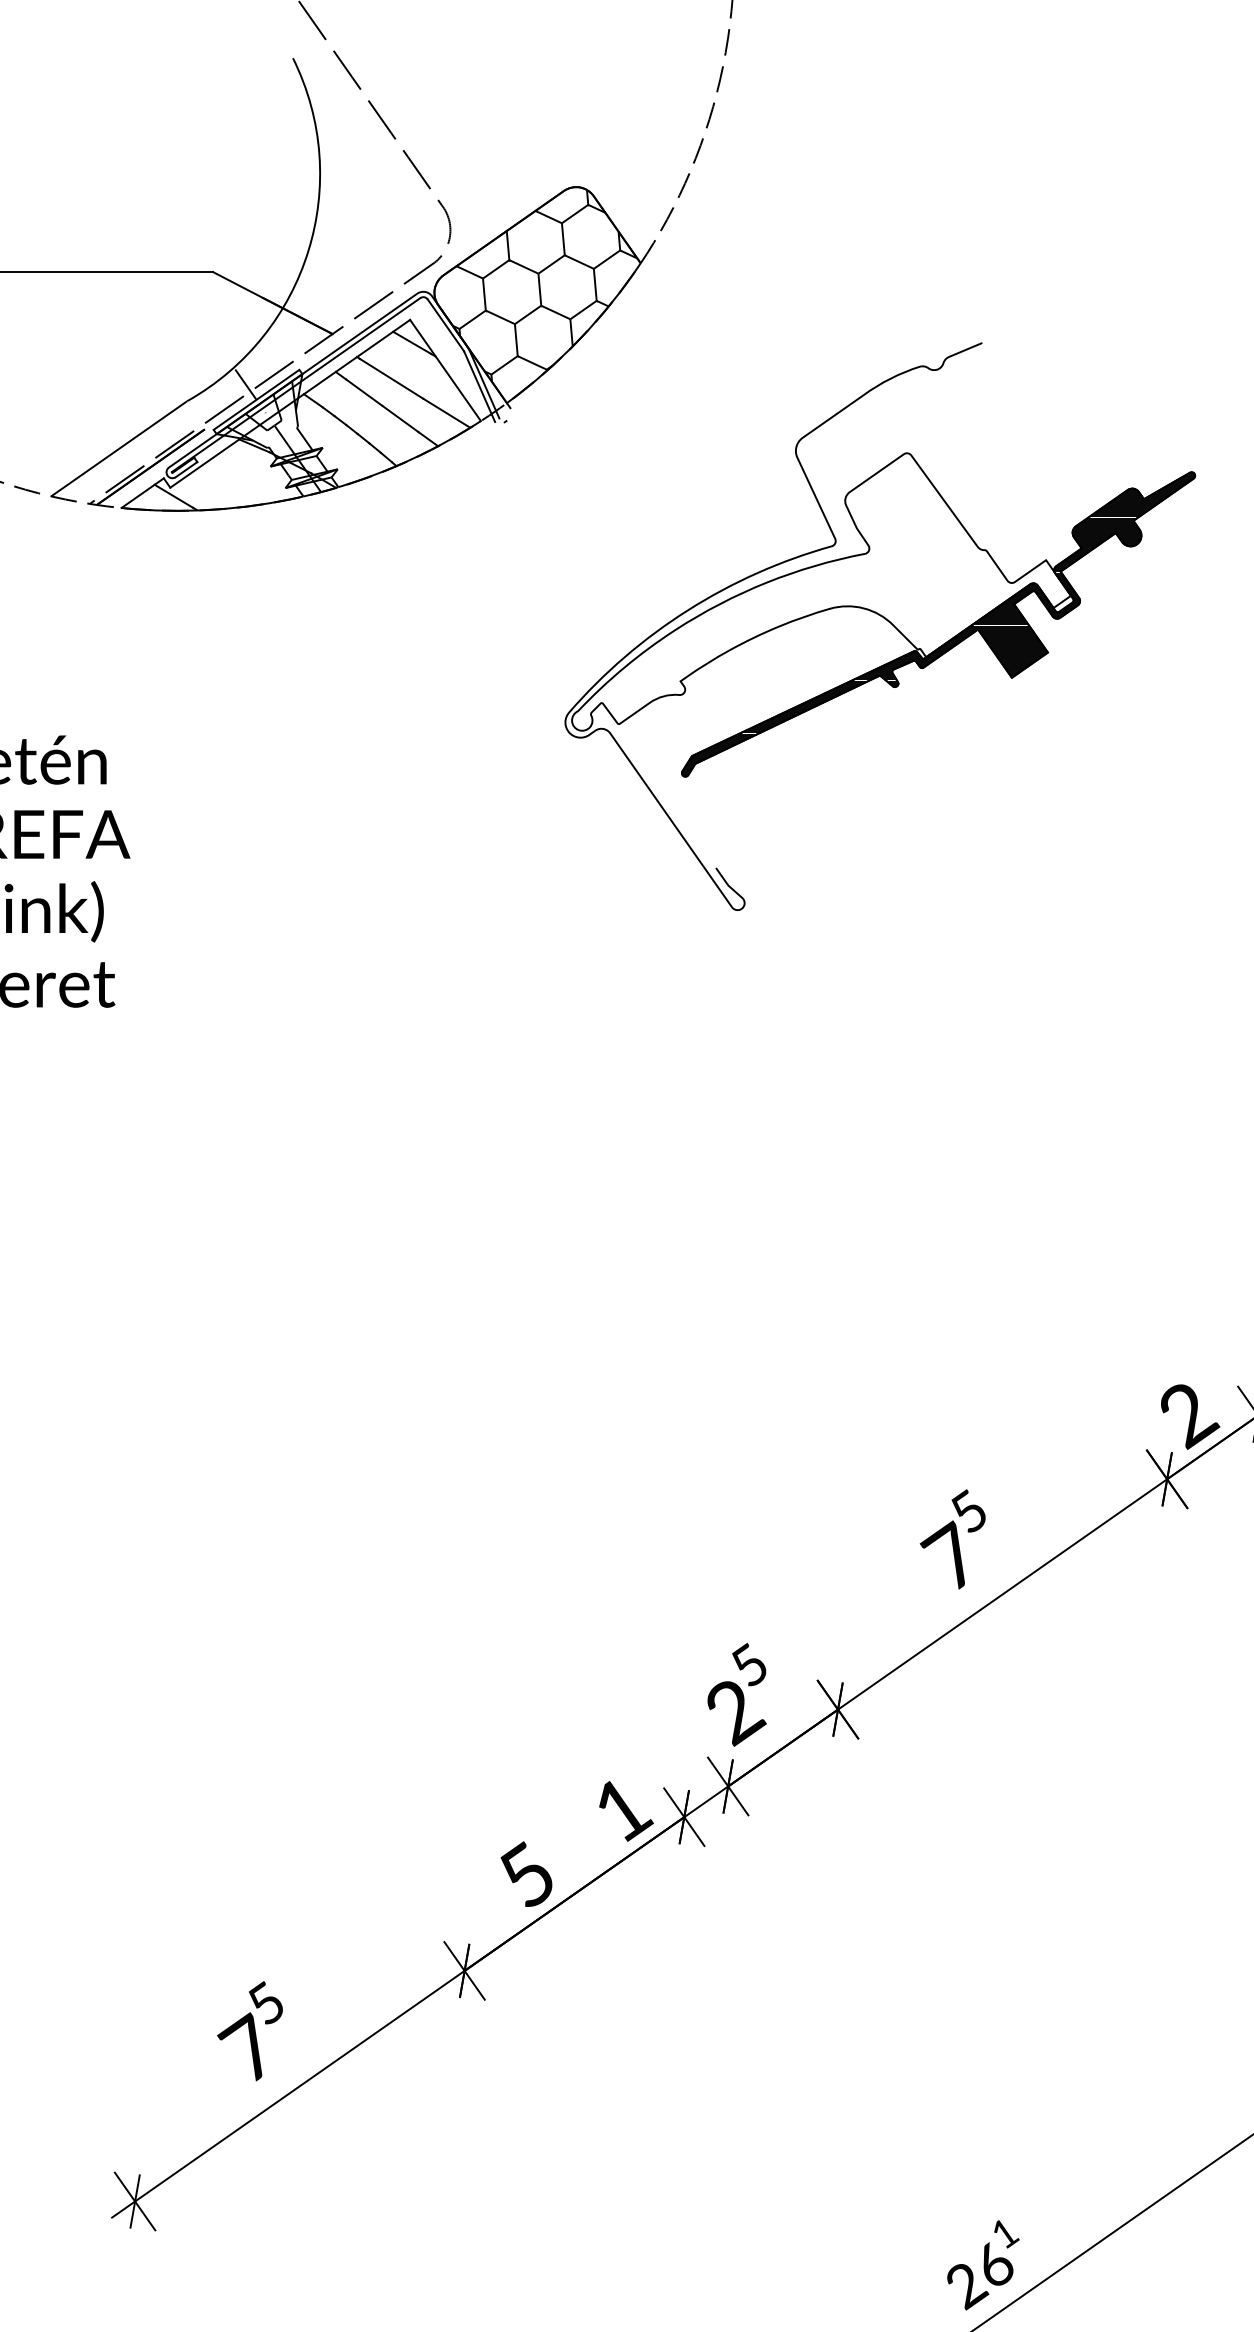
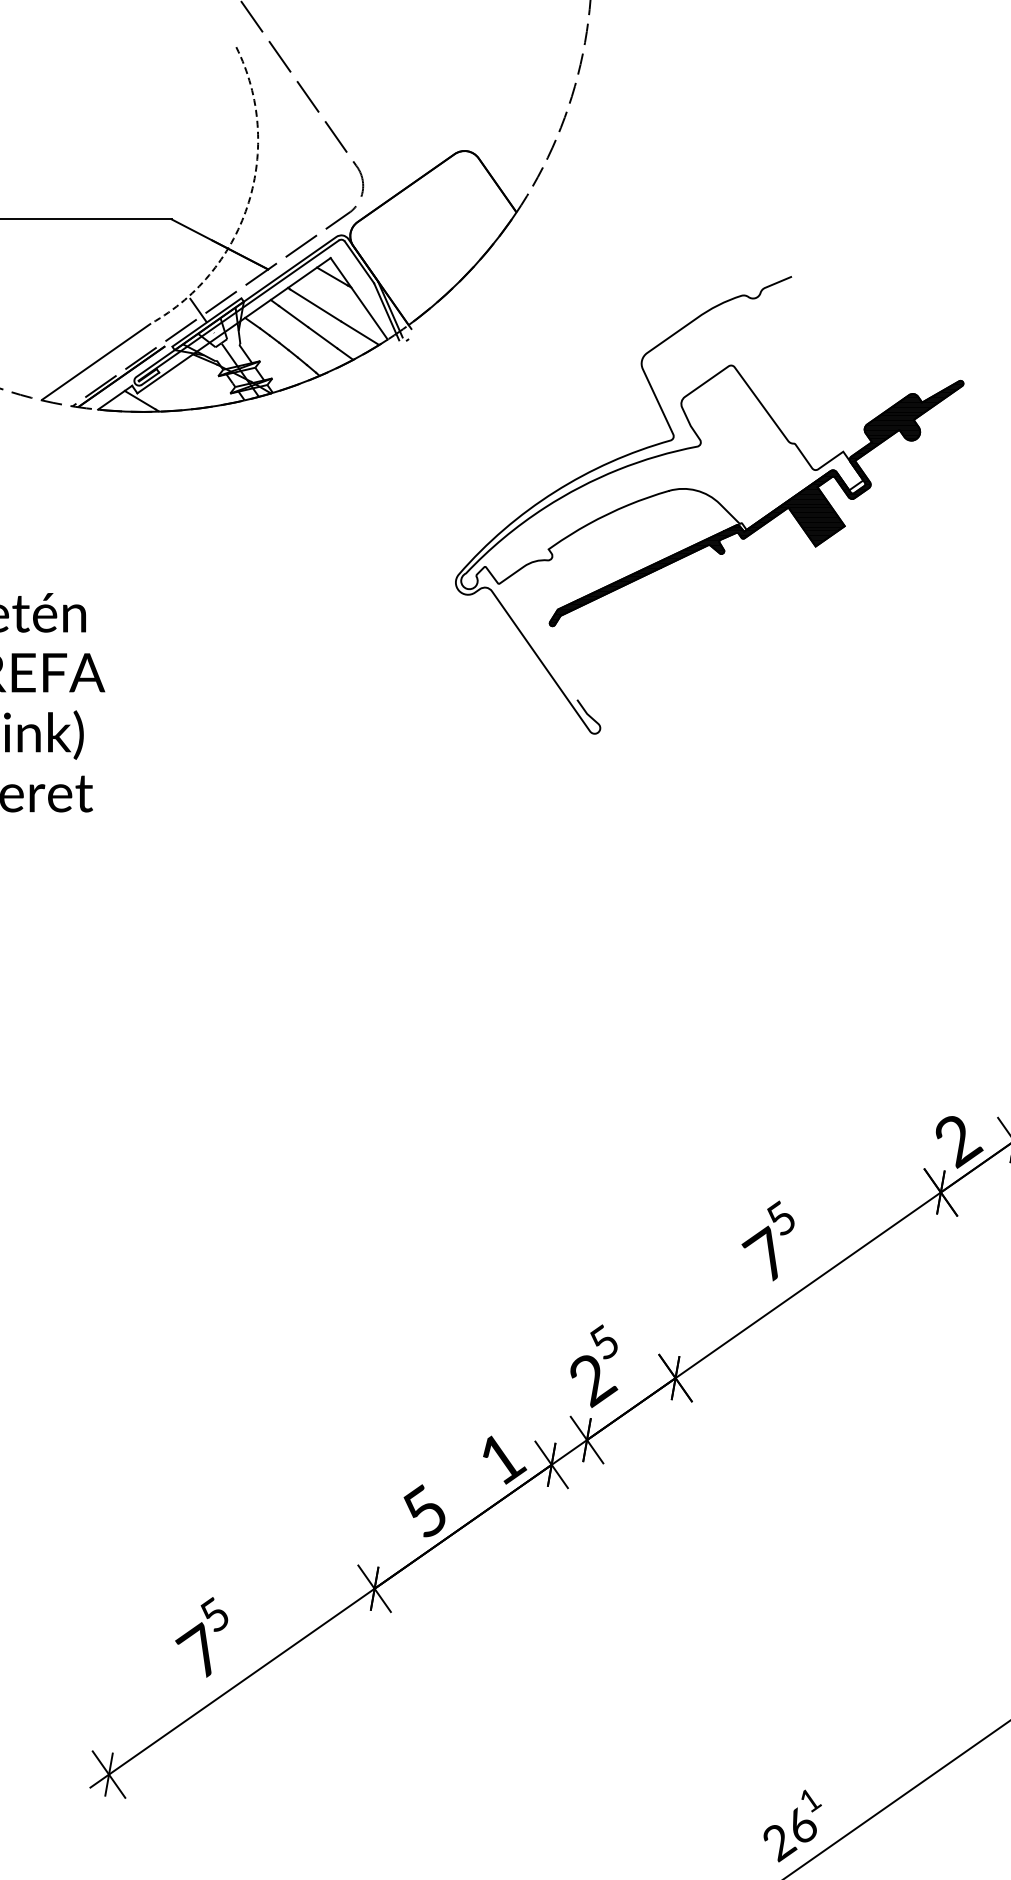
line: (308, 250) -> (248, 202), solid -> dashed
hatch: (545, 285) -> (439, 230), removed

